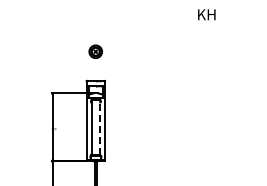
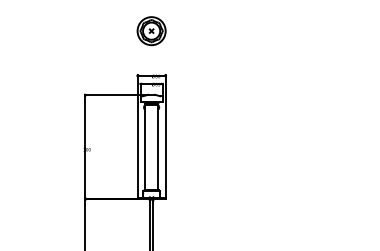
part: (95, 51) -> (151, 30), size x1.43
line: (100, 127) -> (158, 147), dashed -> solid

